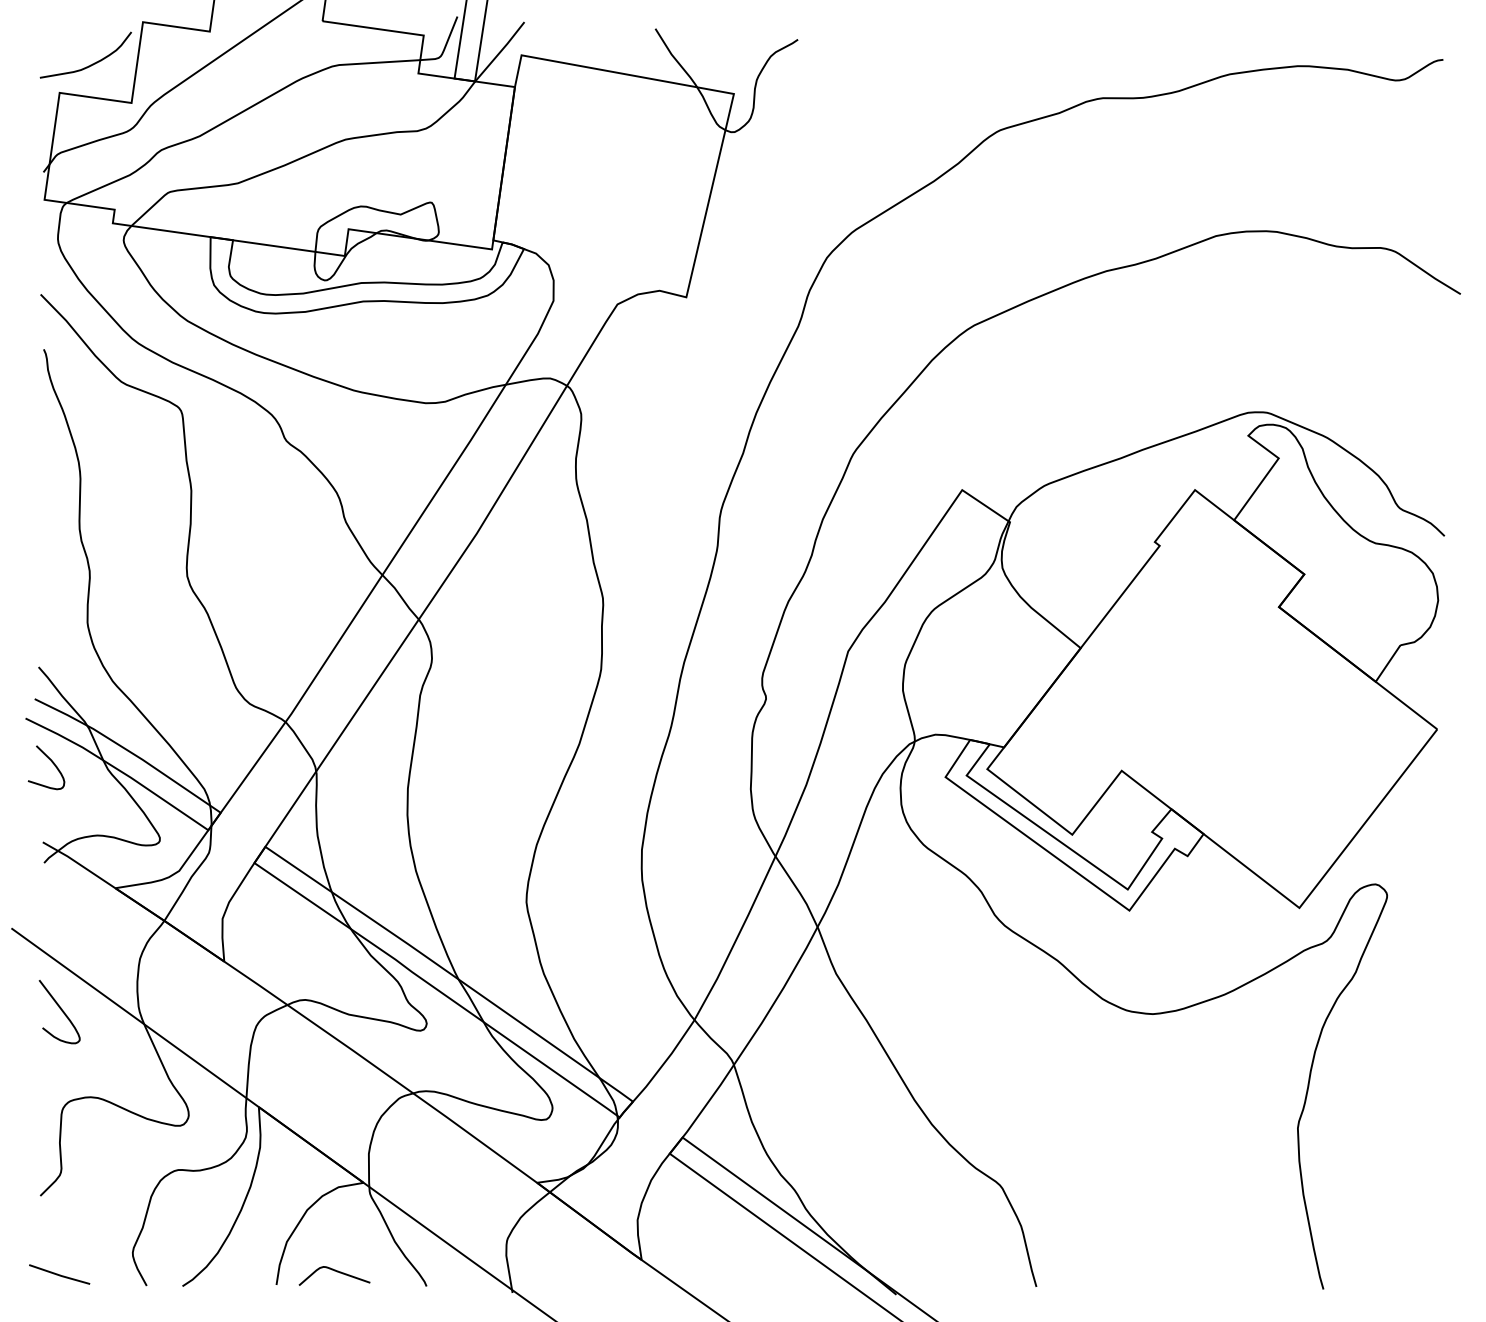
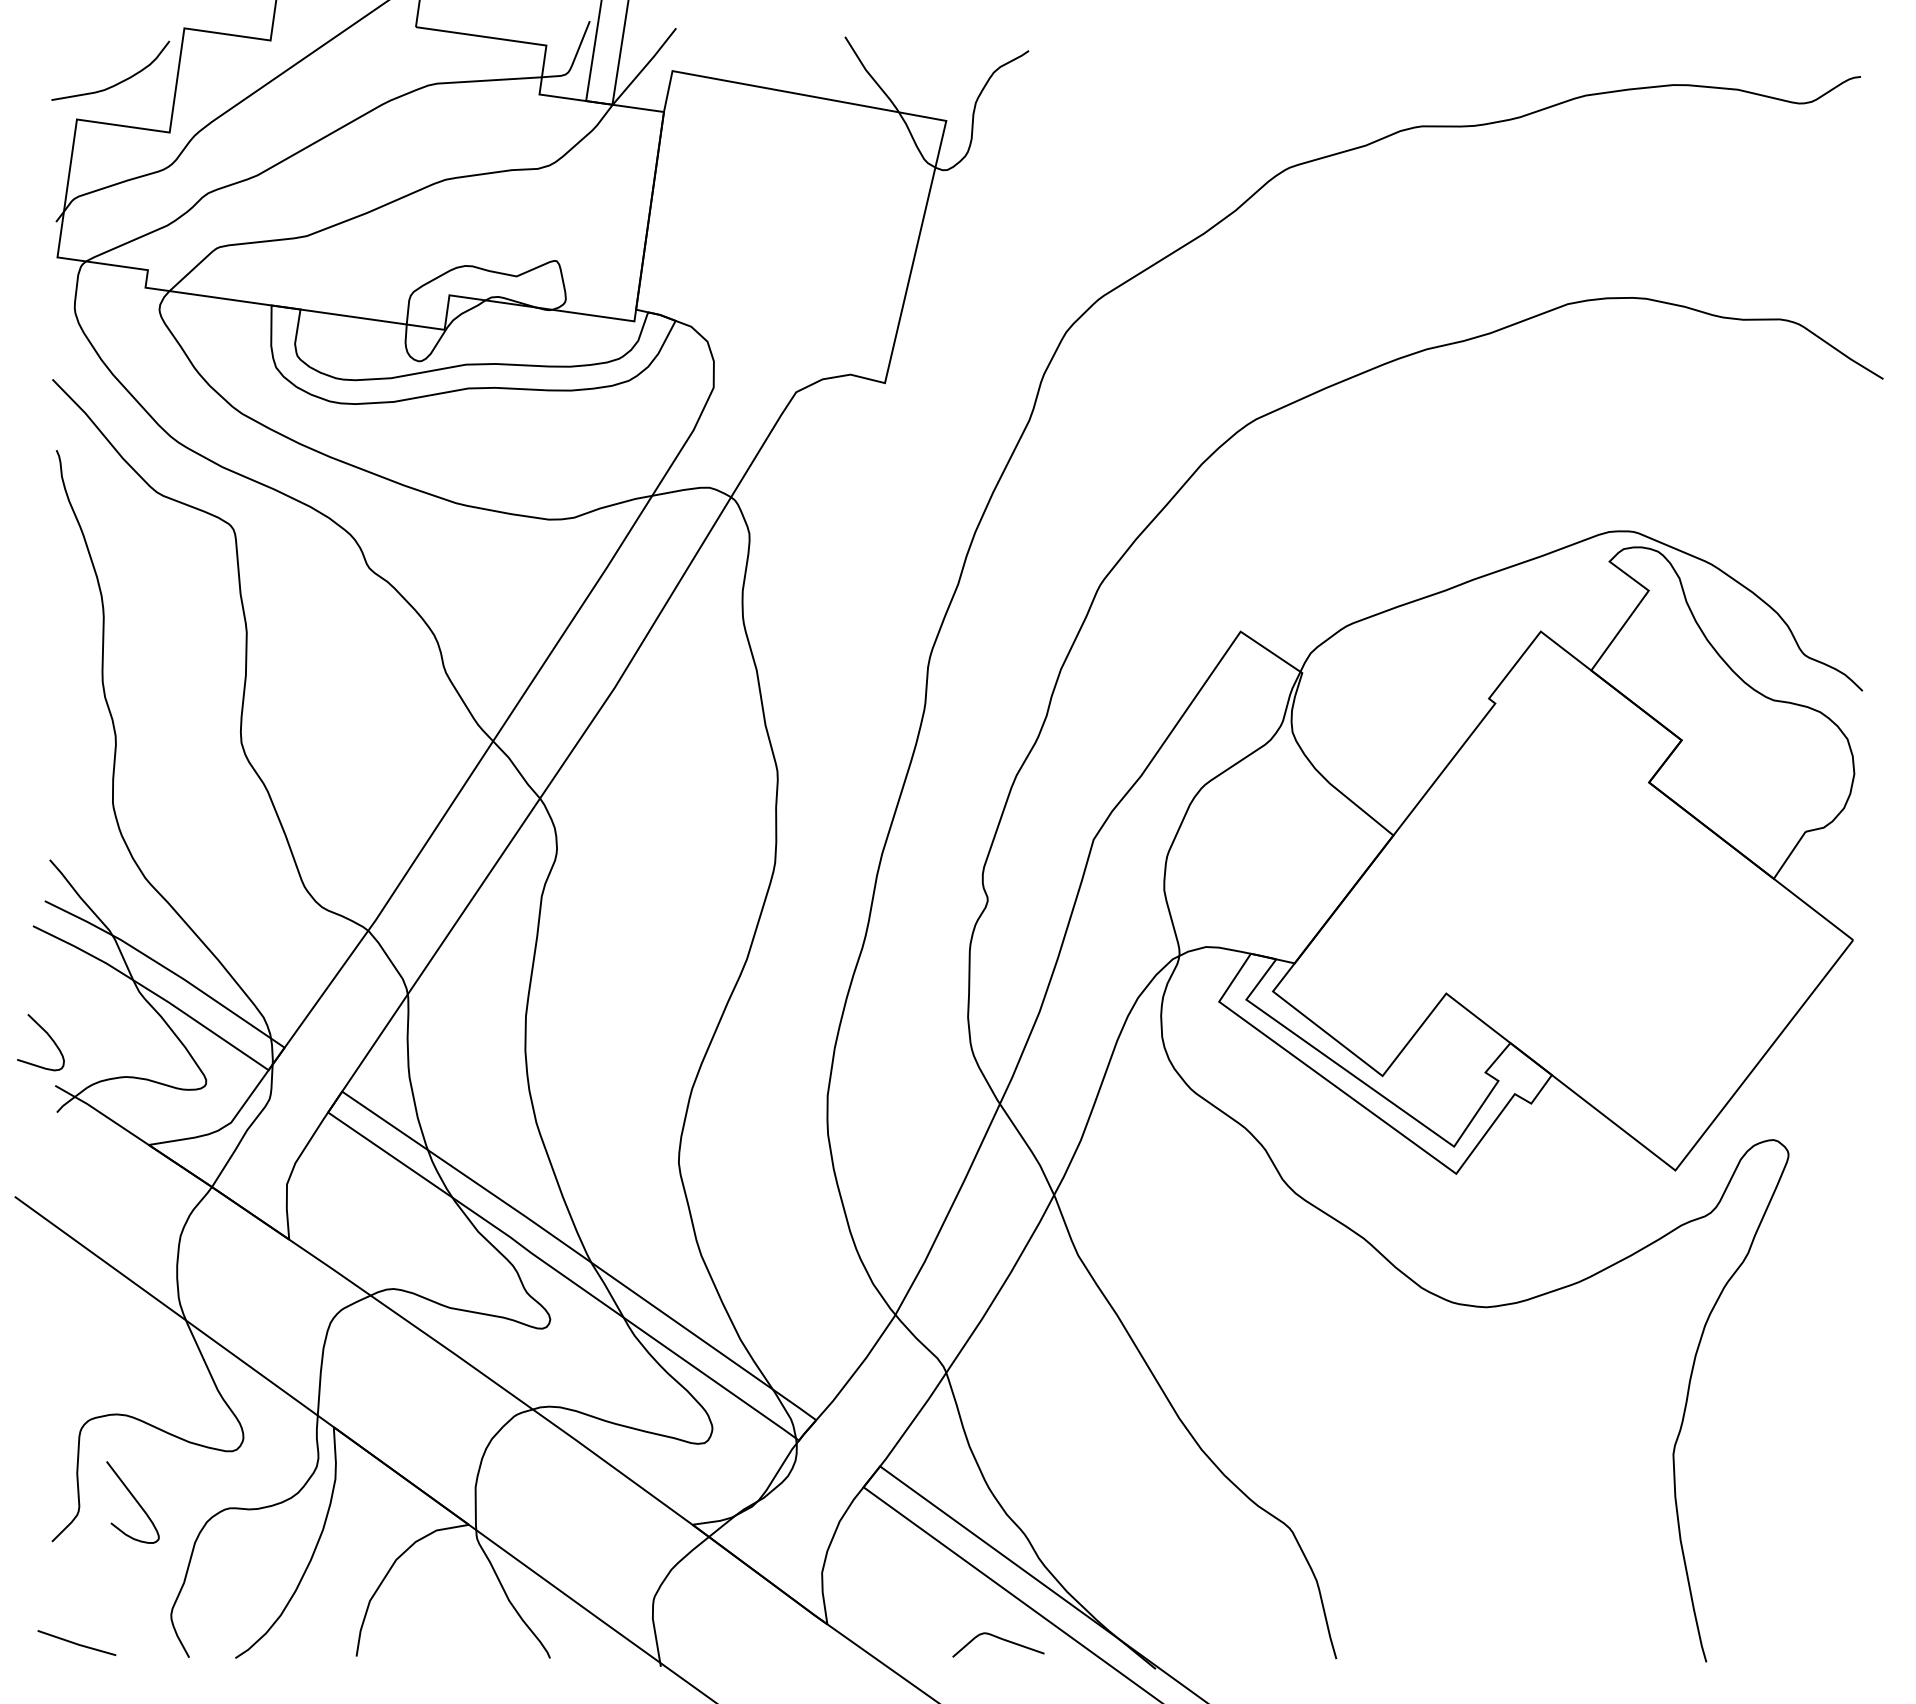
curve: (51, 762) -> (47, 1035), moved
curve: (61, 1011) -> (135, 1501), moved
curve: (336, 1271) -> (1000, 1639), moved

